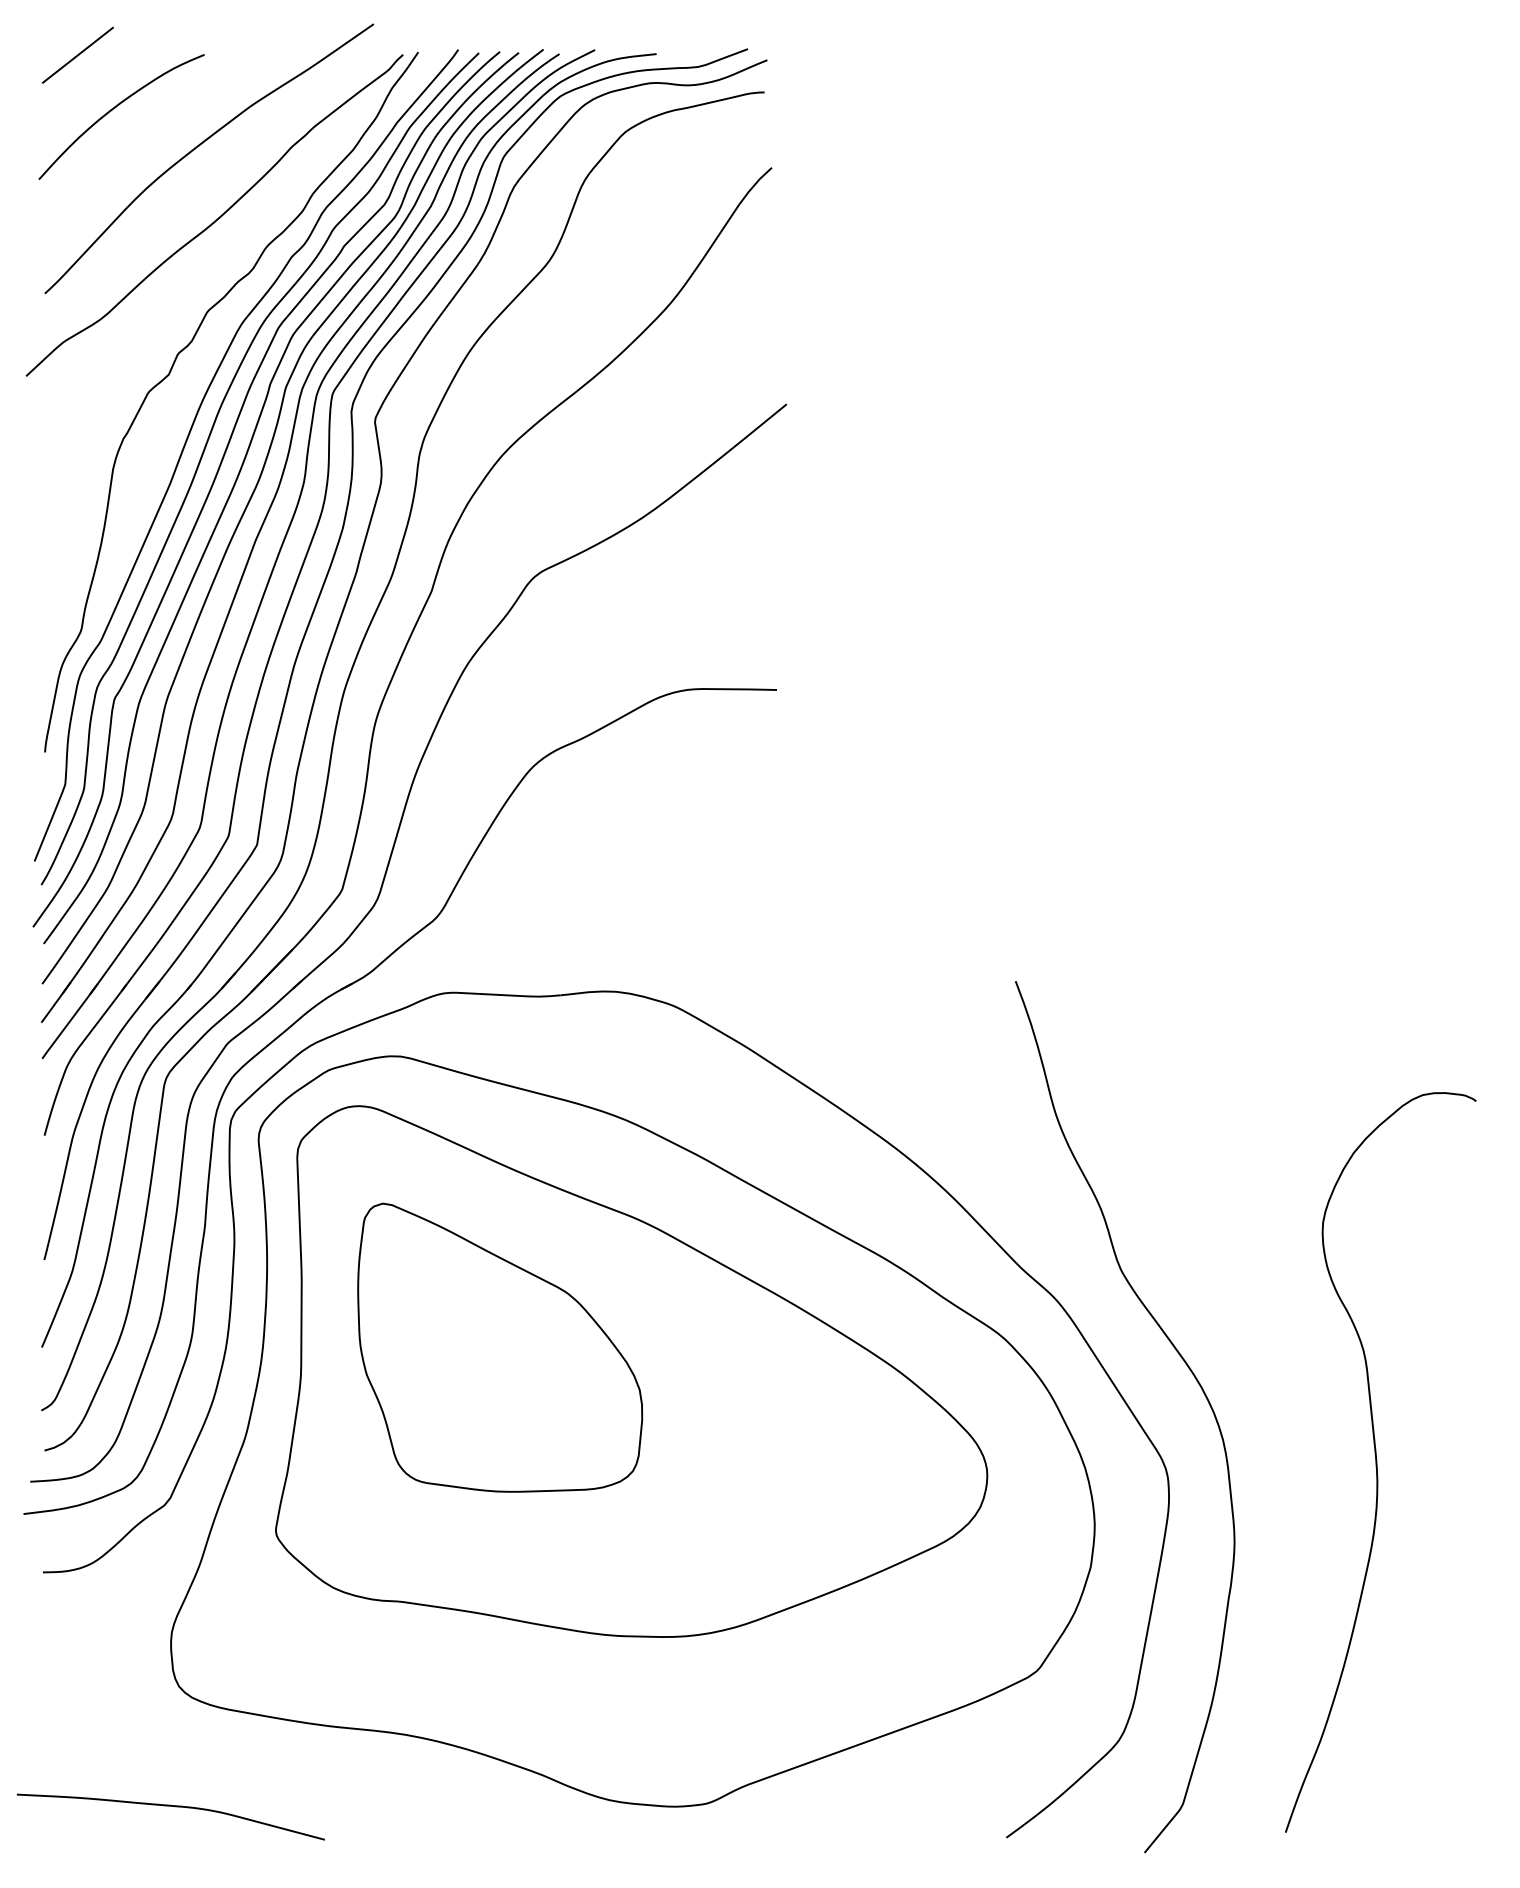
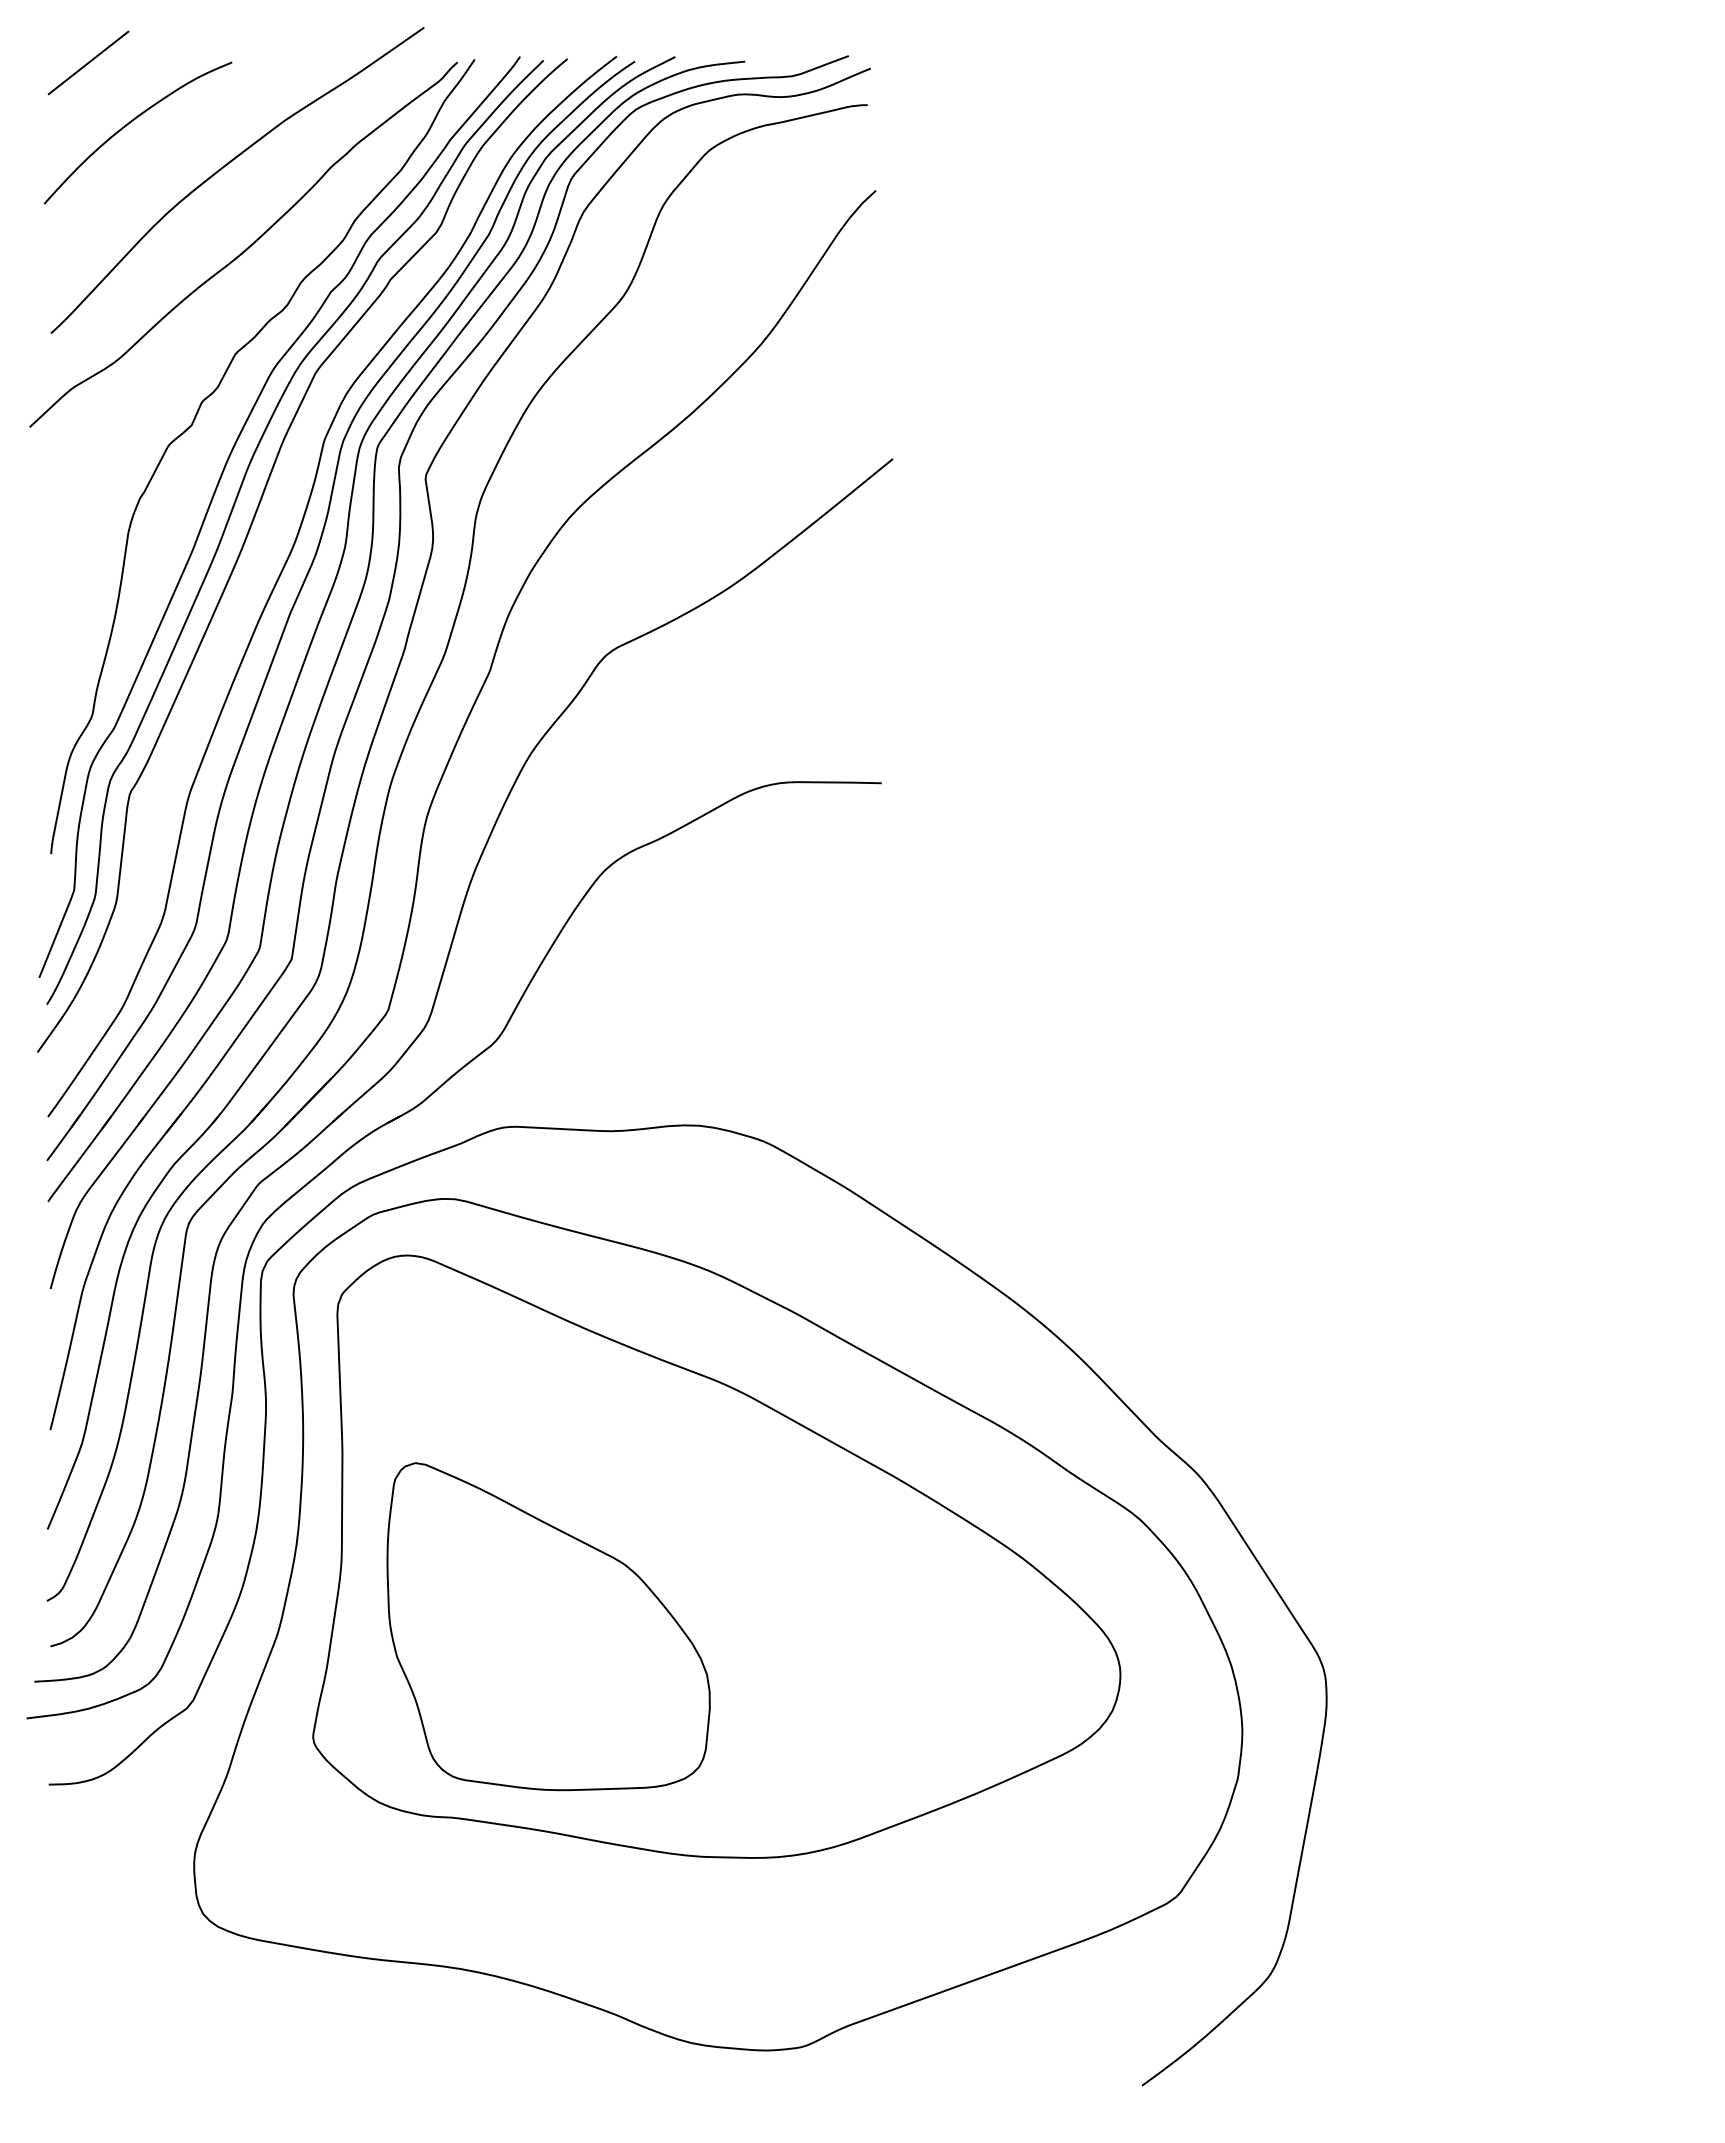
curve: (237, 480) -> (269, 545), removed
part: (500, 1347) -> (548, 1626), moved
curve: (1190, 1372) -> (1351, 1557), removed
curve: (1376, 1462) -> (1562, 1659), removed
curve: (170, 1806) -> (193, 2050), removed

